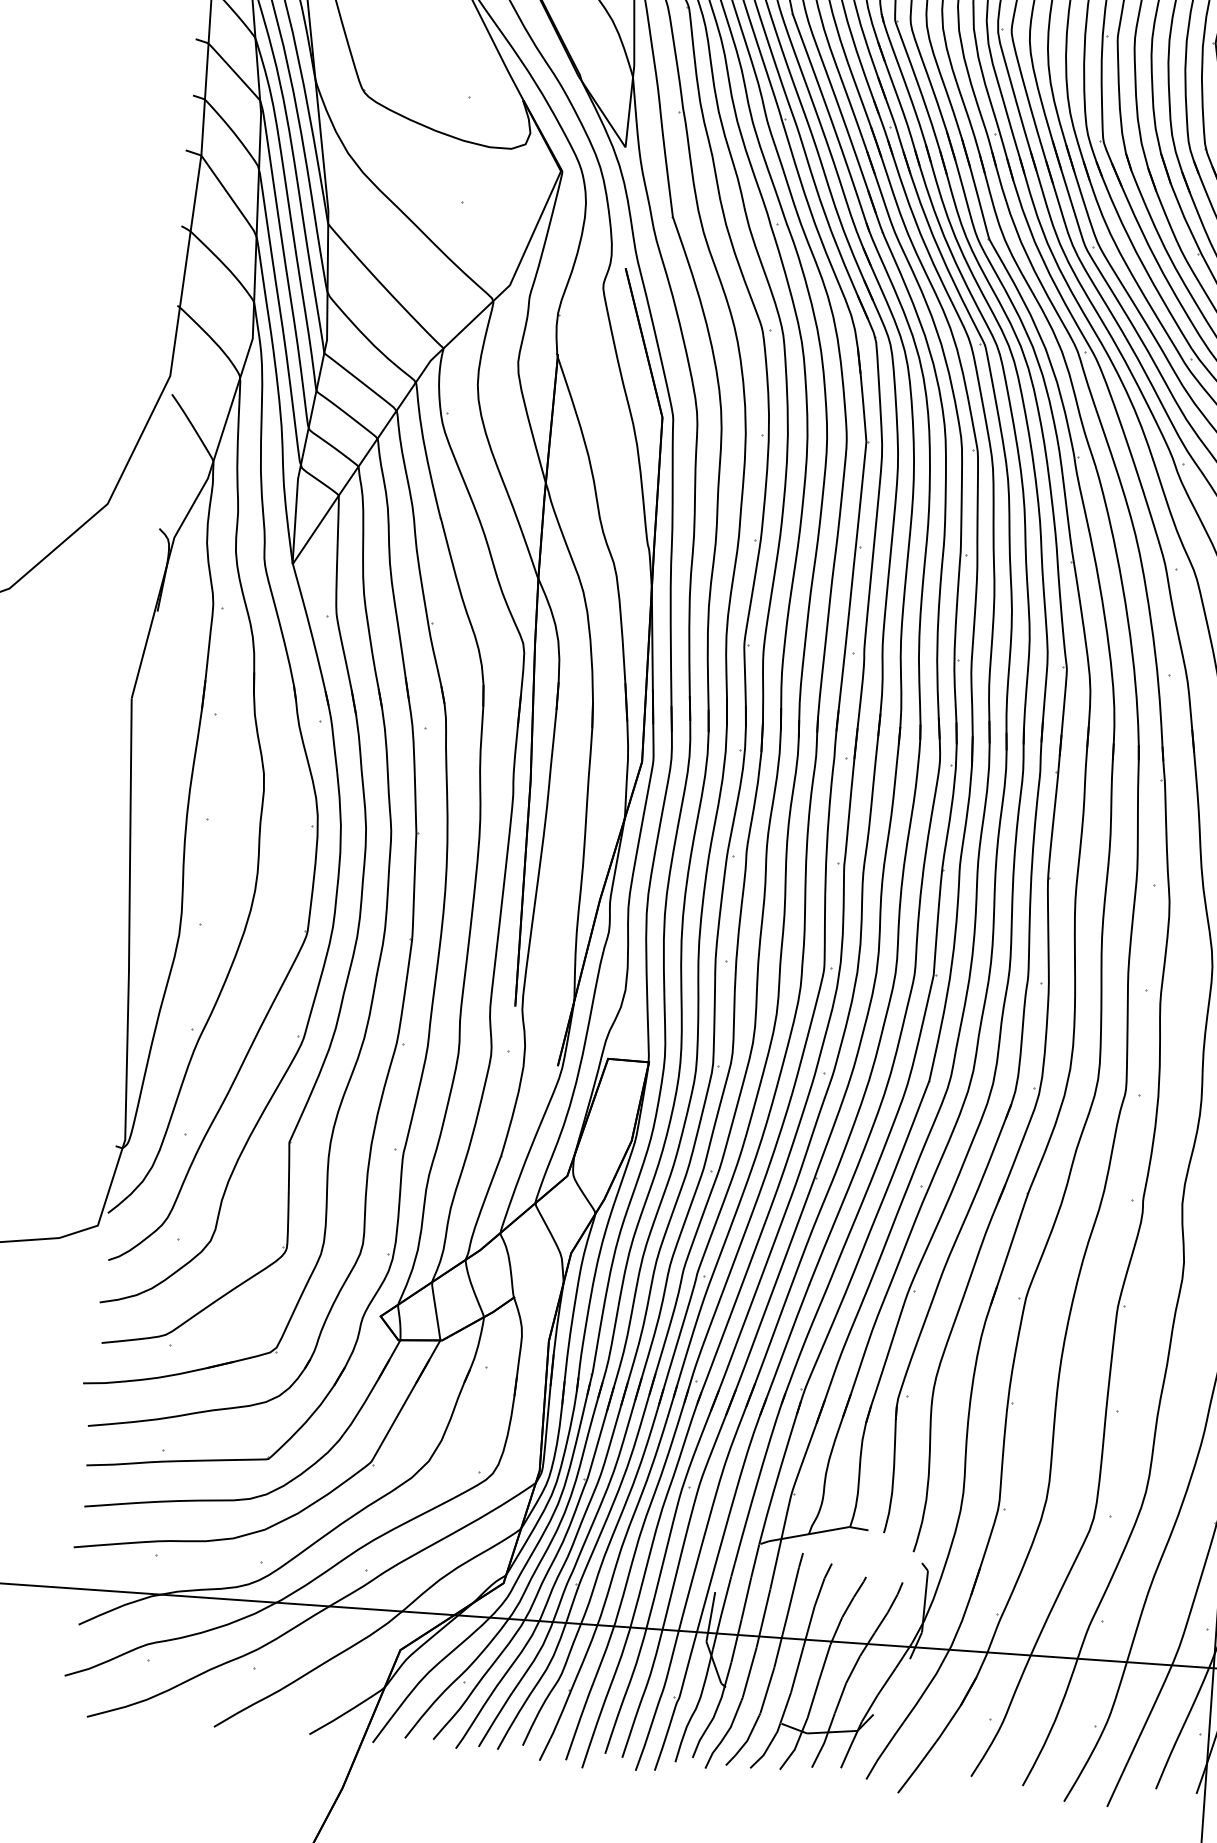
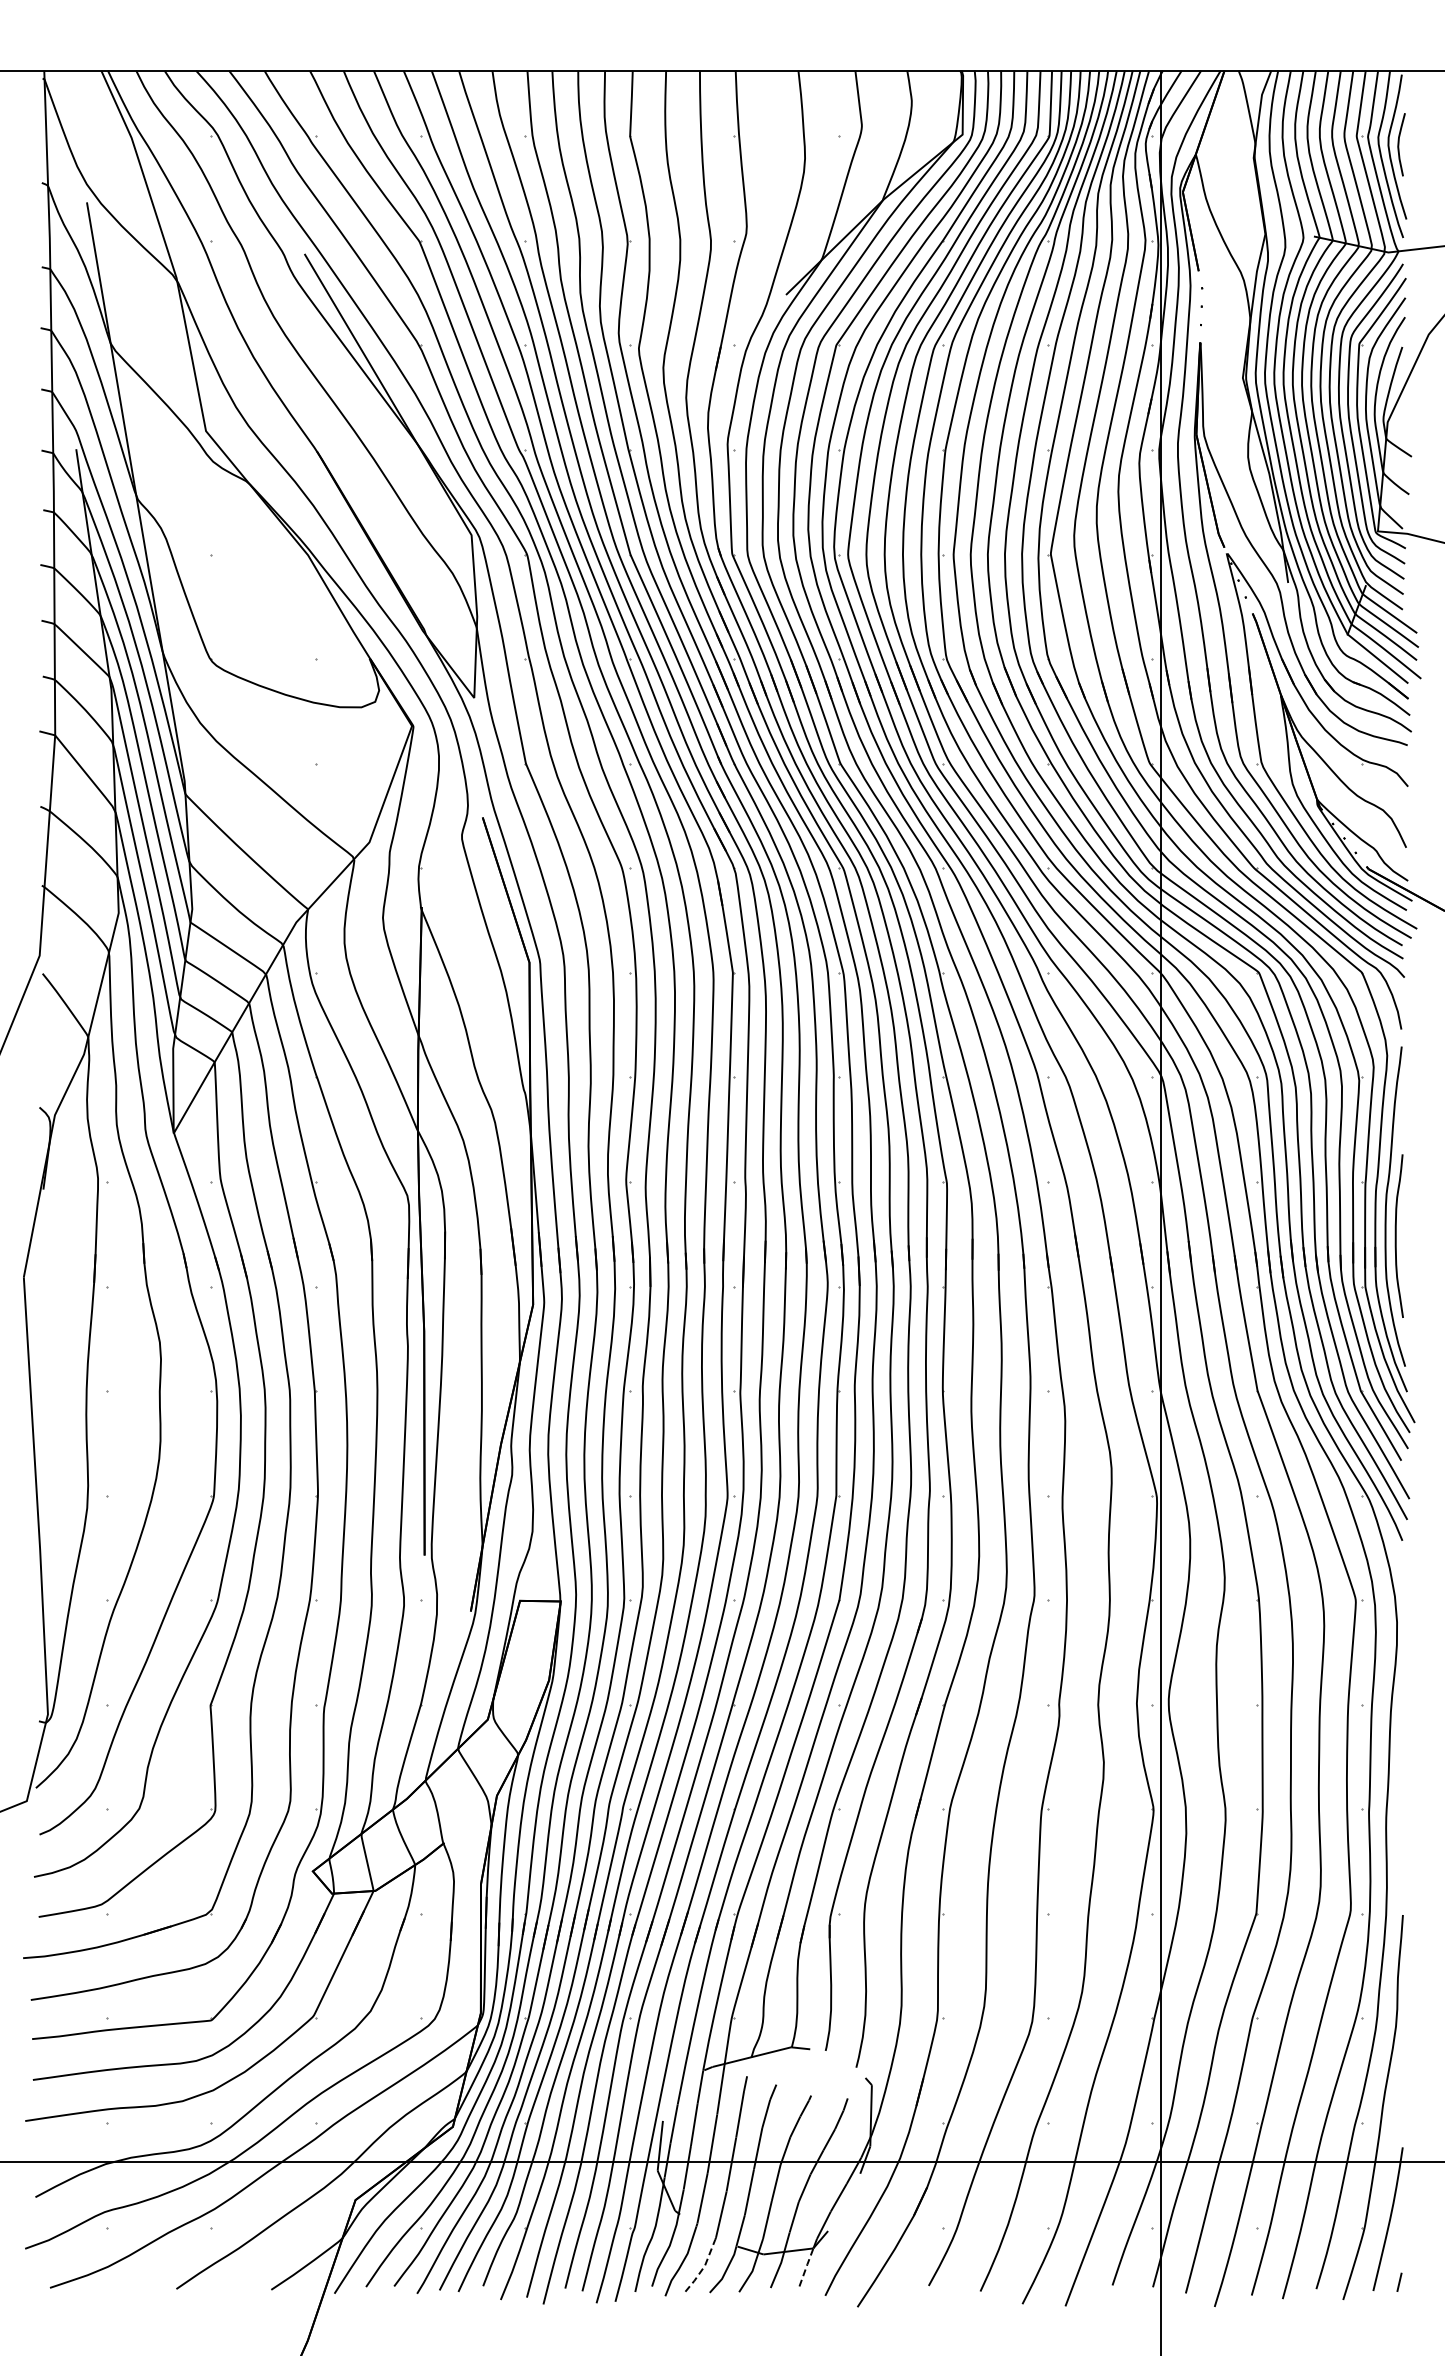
line: (745, 1742) -> (703, 2267), solid -> dashed
line: (849, 1748) -> (806, 2266), solid -> dashed

